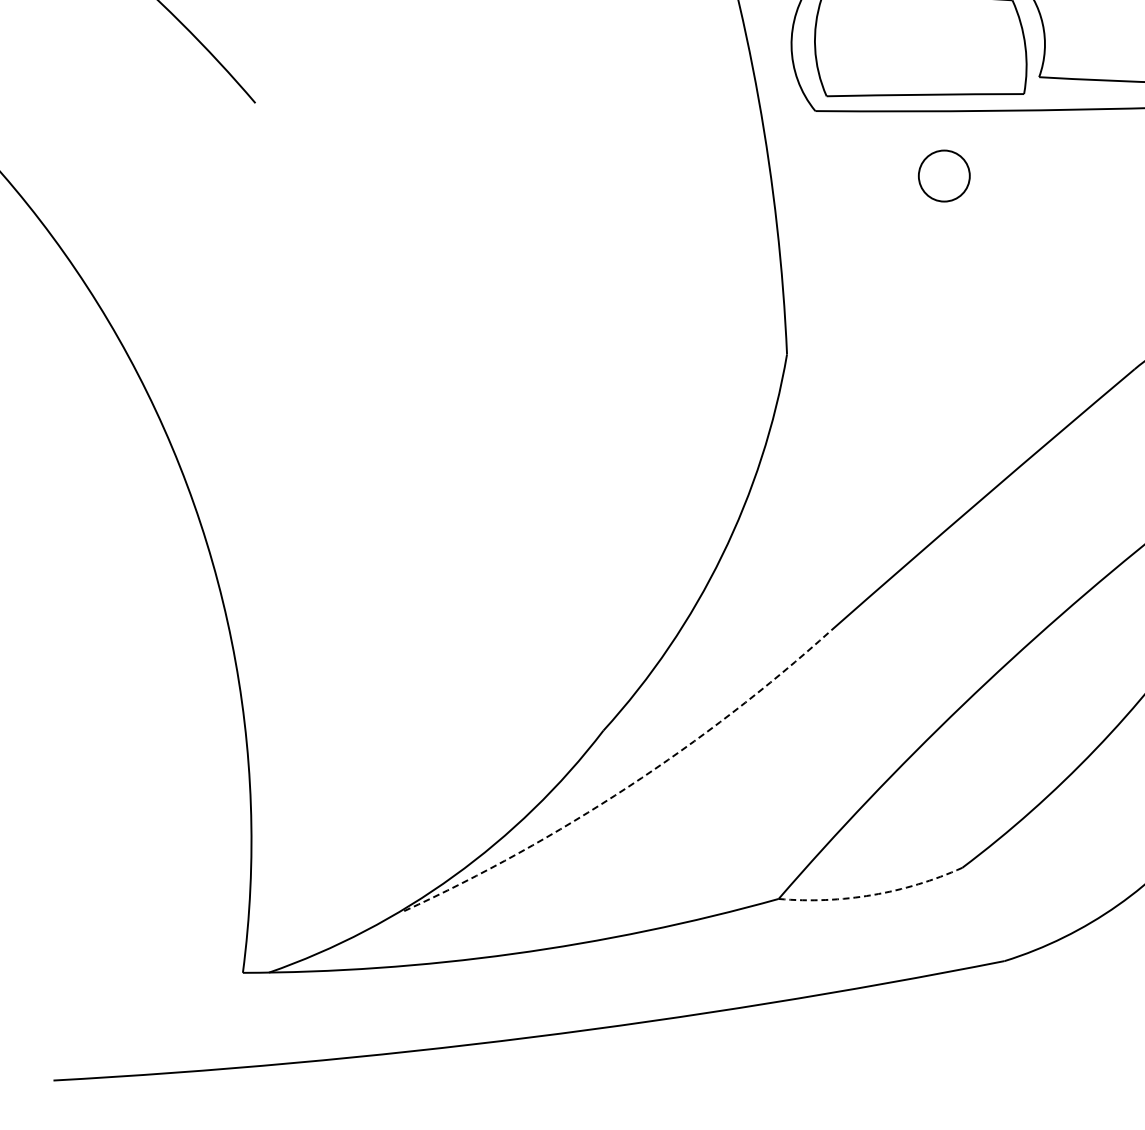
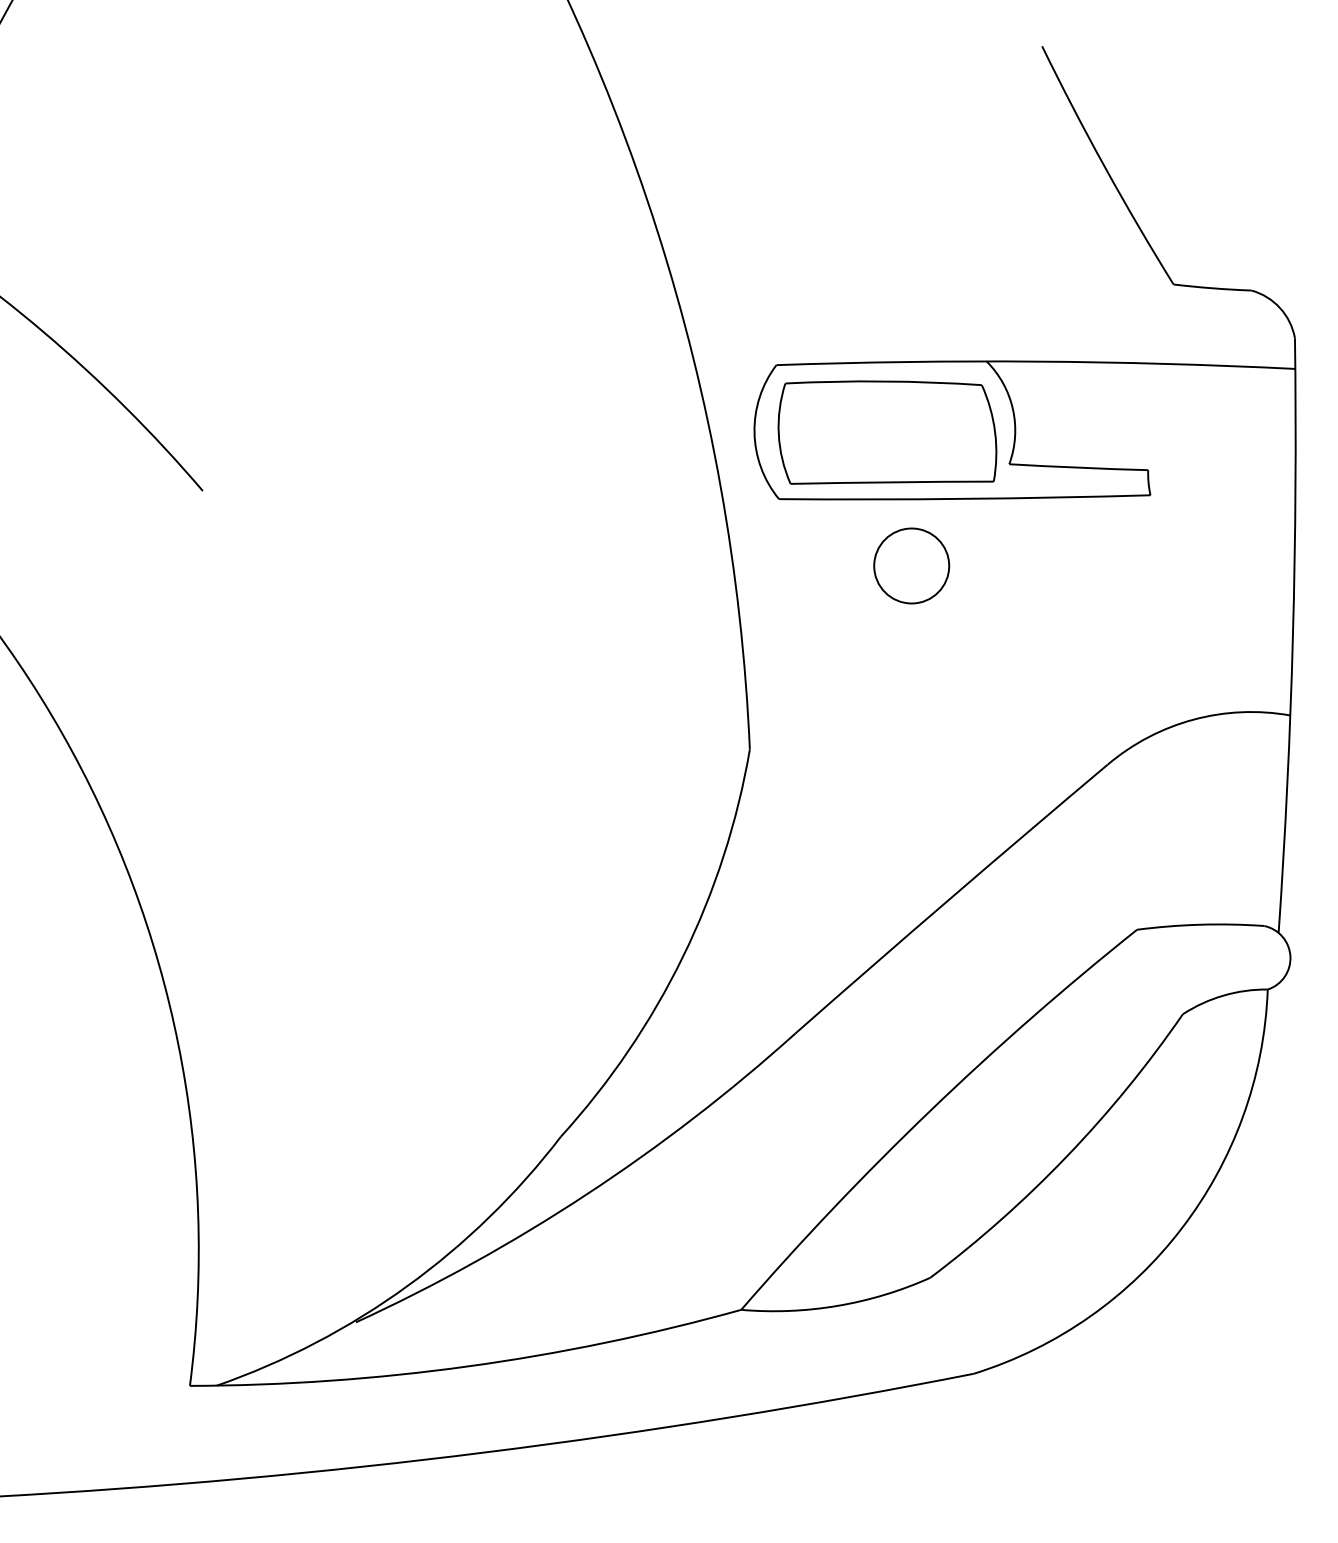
circle: (944, 175) -> (911, 565), size x1.43
arc: (628, 786) -> (586, 1194), dashed -> solid
arc: (872, 894) -> (837, 1305), dashed -> solid

